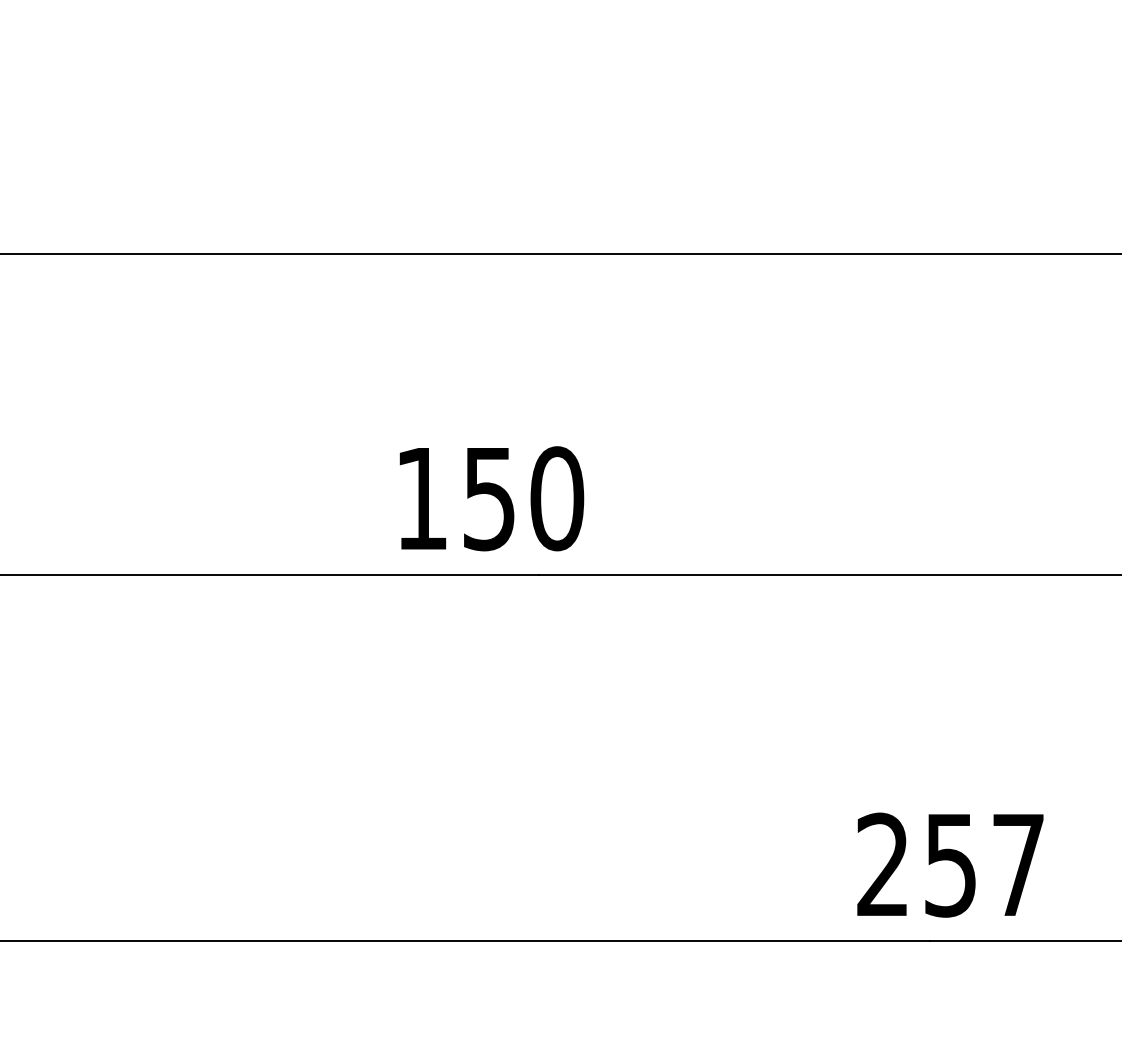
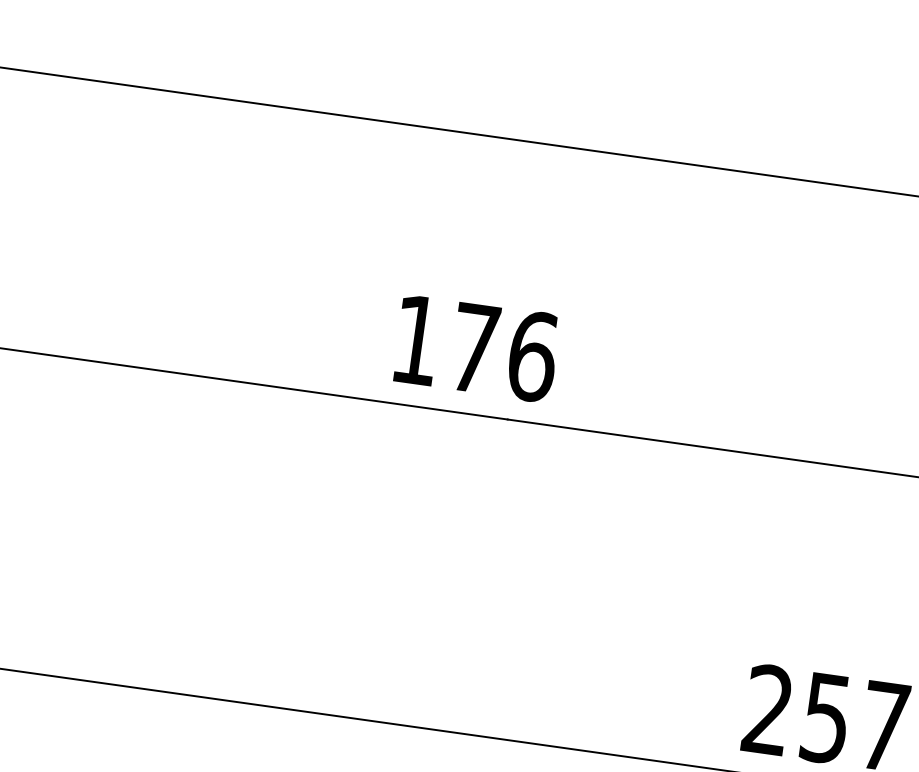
text: (524, 498) -> (504, 352), 150 -> 176

